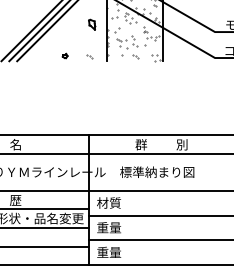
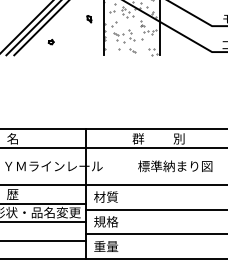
part: (92, 25) -> (89, 19), size x0.62
part: (64, 55) -> (50, 41), moved
part: (89, 56) -> (86, 50), removed
text: (157, 171) -> (175, 165), moved
text: (109, 227) -> (106, 221), 重量 -> 規格

